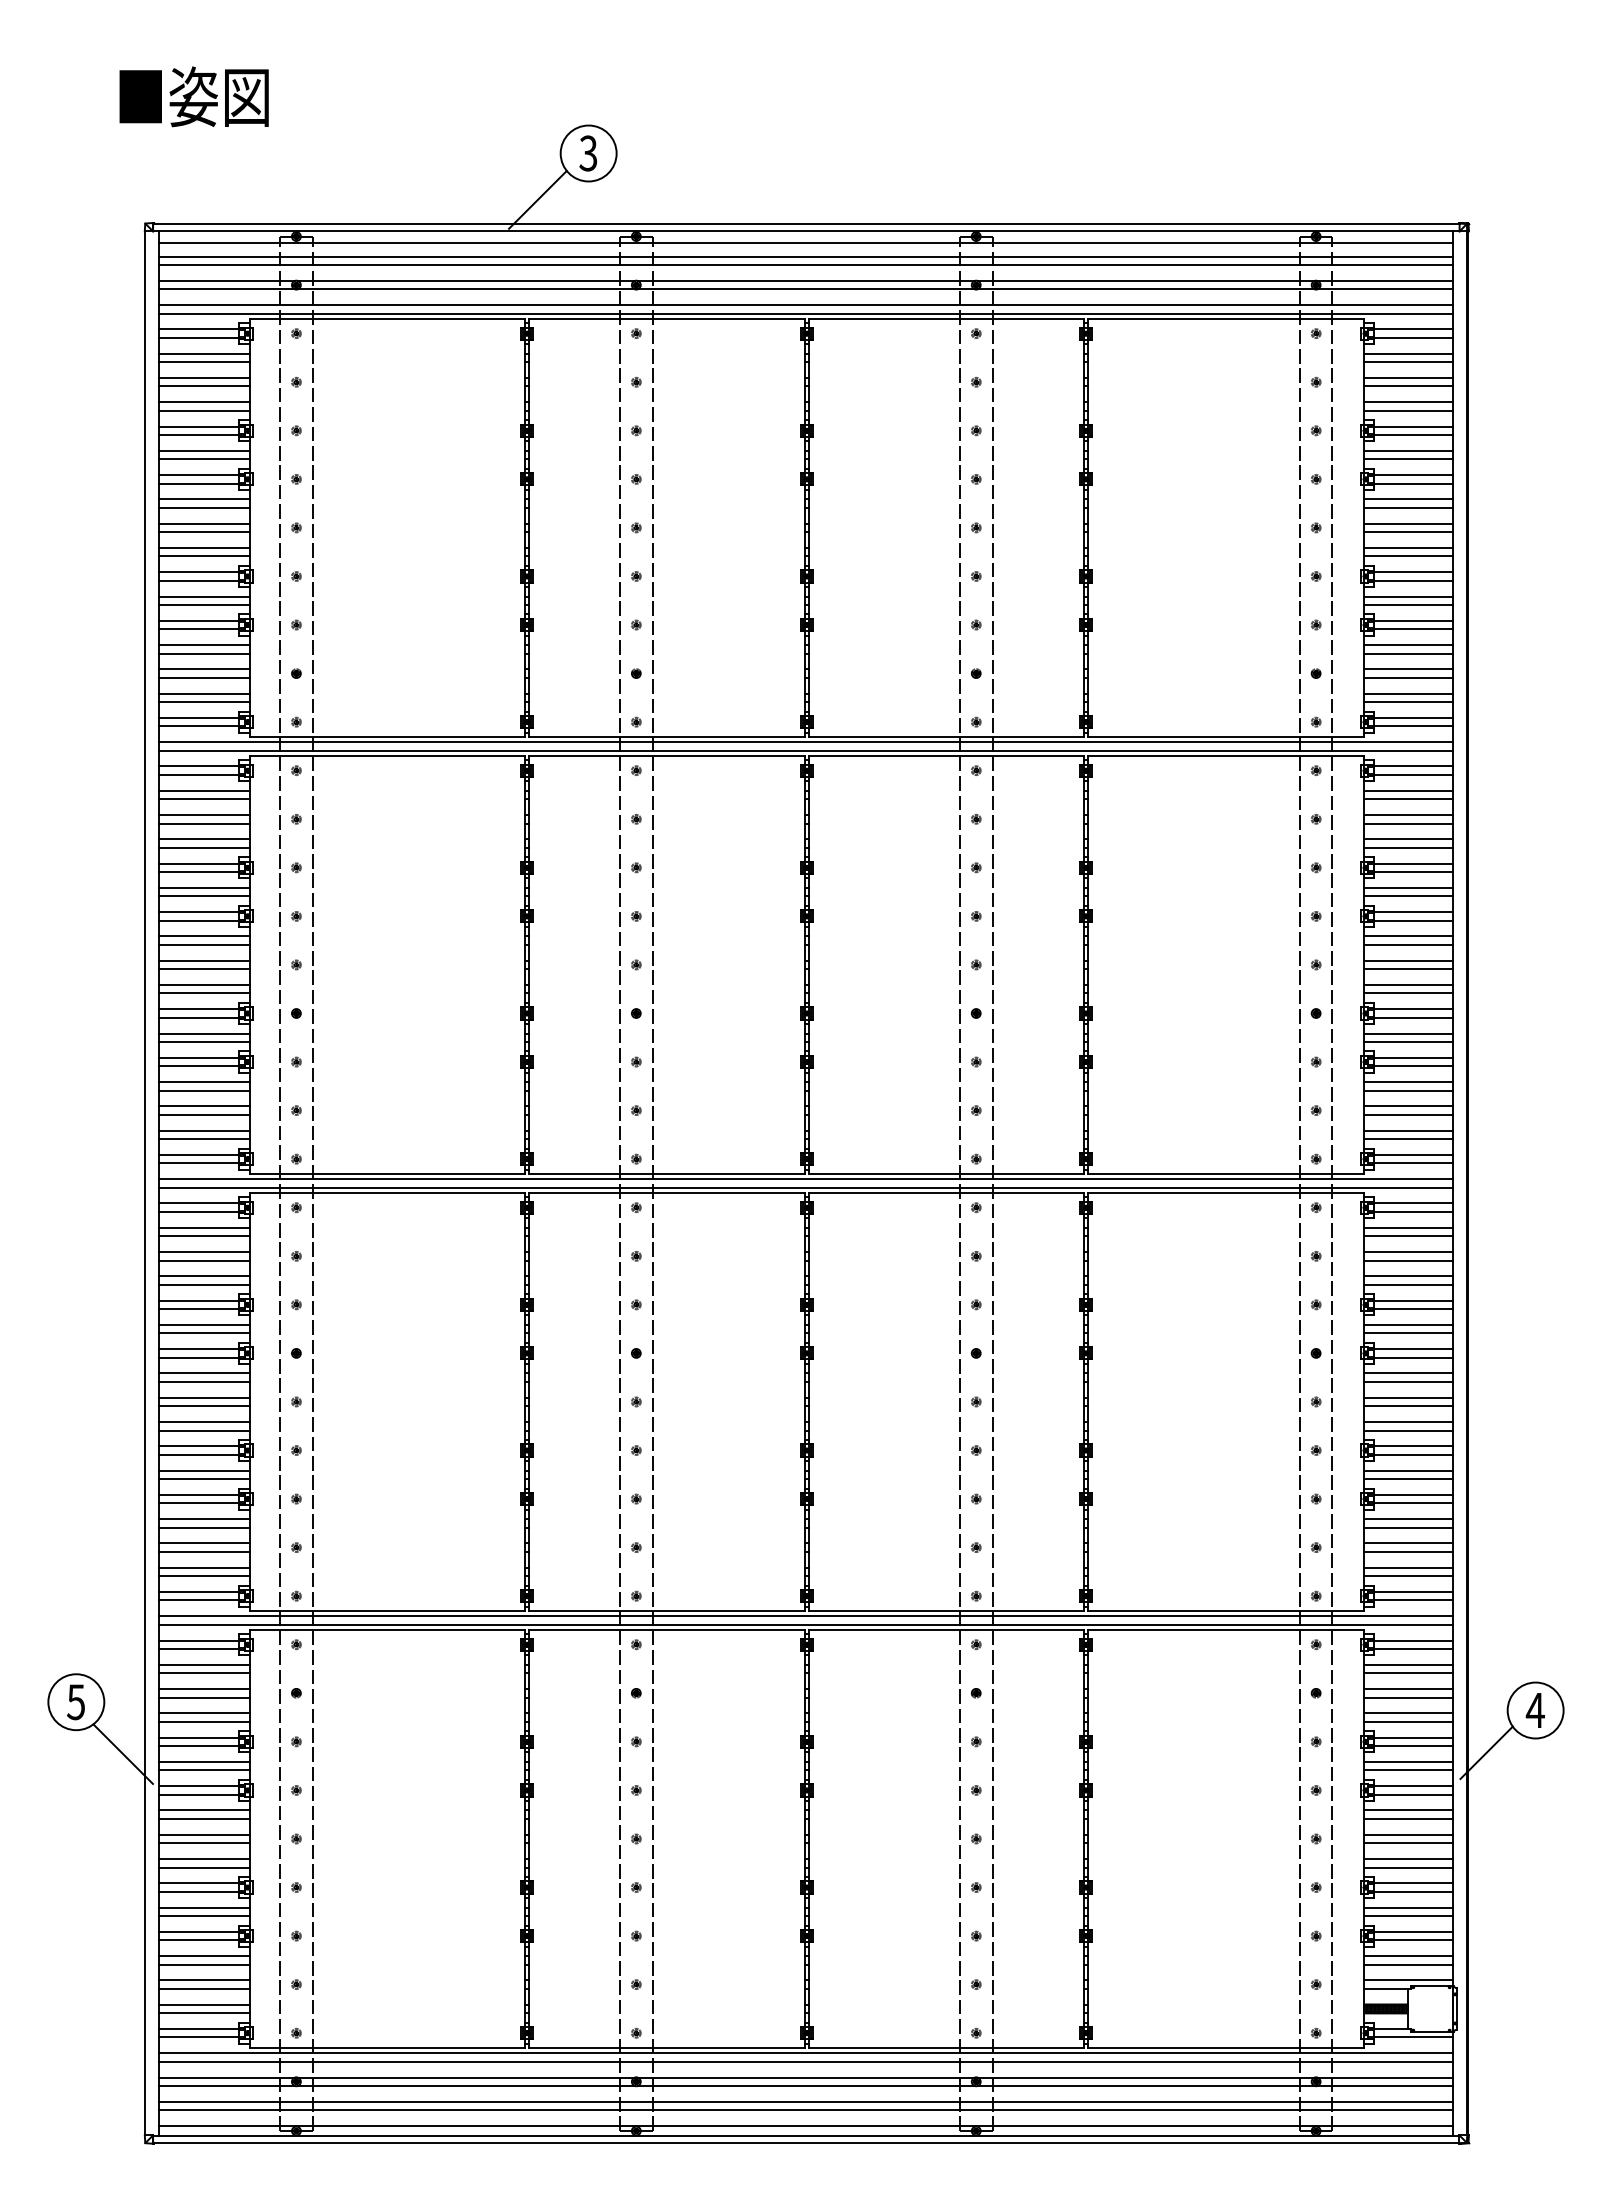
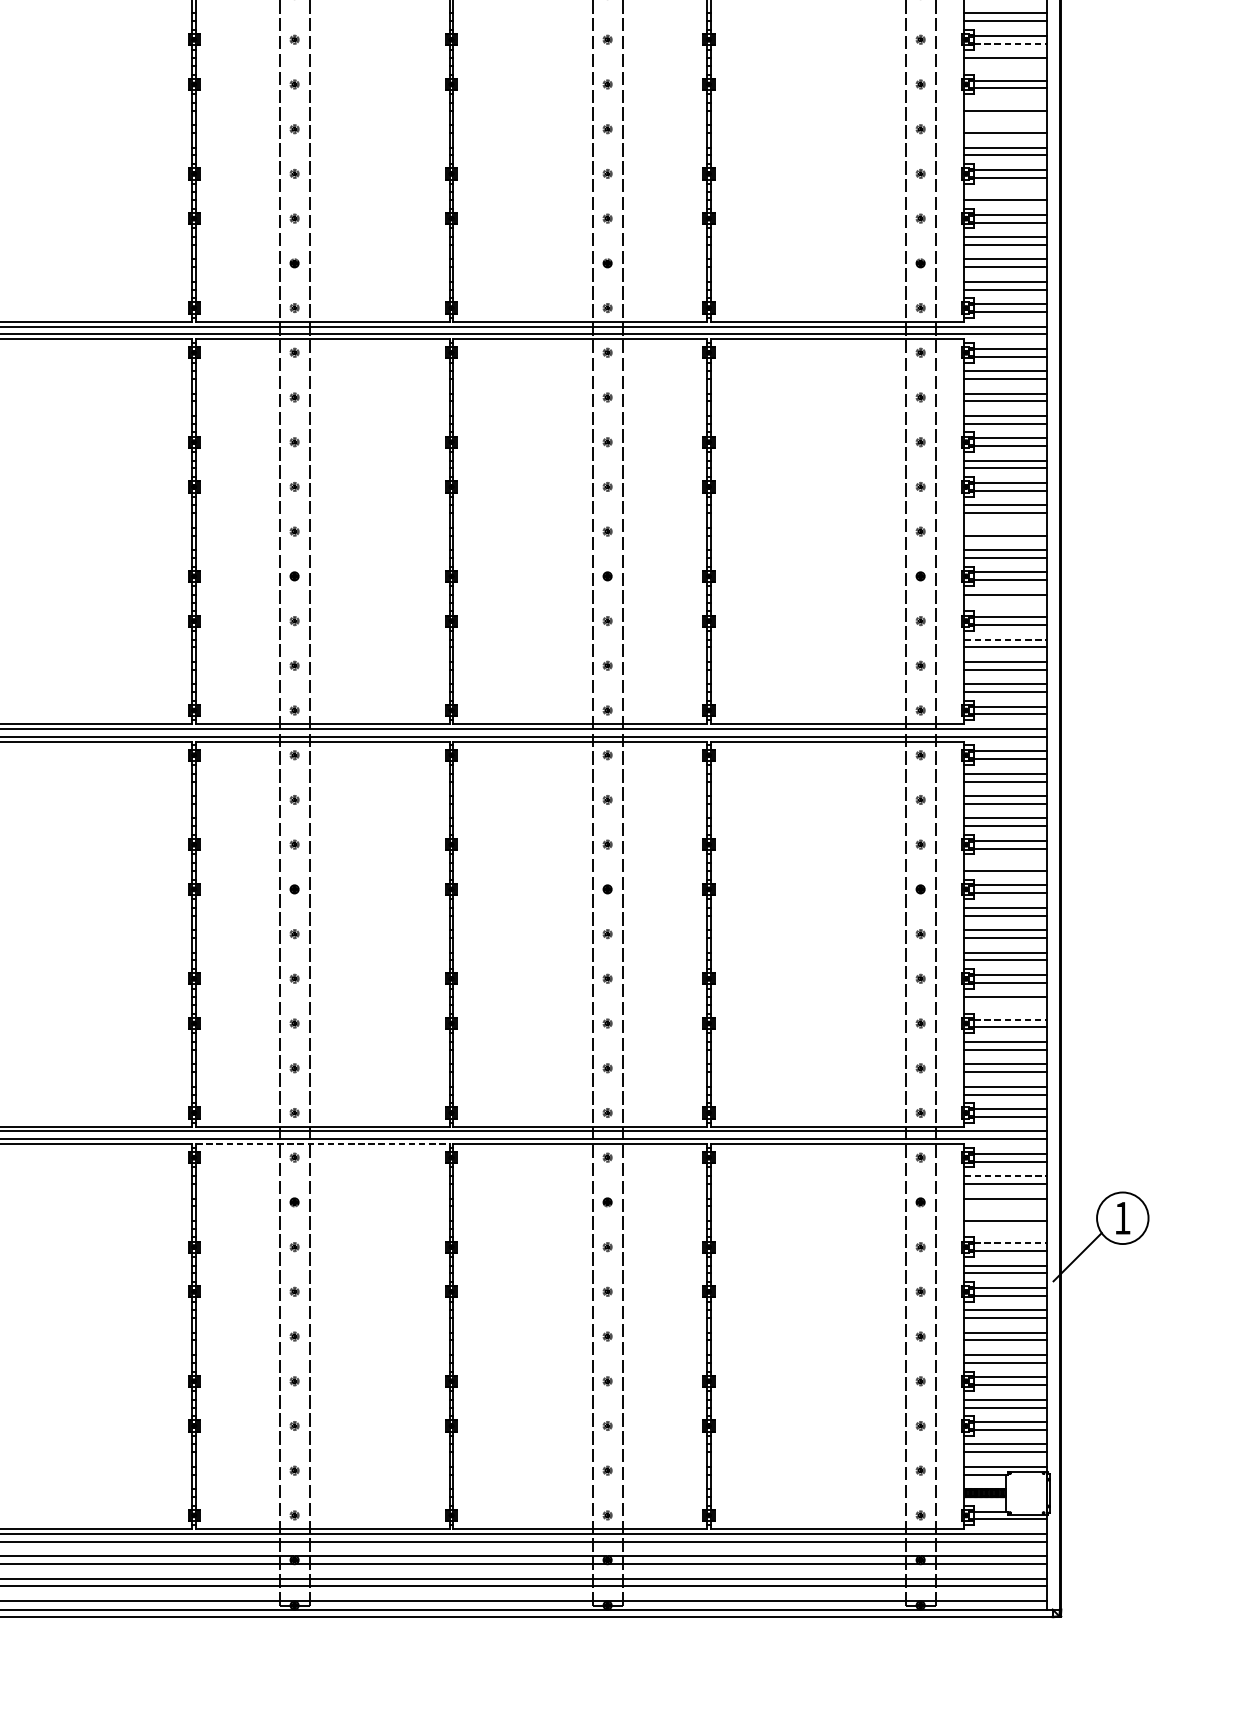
line: (1414, 435) -> (1011, 44), solid -> dashed
line: (1407, 459) -> (1004, 66), removed
line: (1407, 499) -> (1004, 103), removed
line: (1407, 523) -> (1004, 125), removed
line: (1407, 596) -> (1004, 192), removed
line: (1407, 960) -> (1004, 527), removed
line: (1407, 1042) -> (1004, 603), removed
line: (1408, 1082) -> (1005, 639), solid -> dashed
line: (1407, 1324) -> (1004, 862), removed
line: (1407, 1479) -> (1004, 1005), removed
line: (1414, 1494) -> (1011, 1019), solid -> dashed
line: (667, 1629) -> (323, 1143), solid -> dashed
line: (1408, 1664) -> (1005, 1175), solid -> dashed
line: (1407, 1697) -> (1004, 1206), removed
text: (1534, 1710) -> (1121, 1218), 4 -> 1
line: (1407, 1721) -> (1004, 1228), removed
line: (1414, 1737) -> (1011, 1243), solid -> dashed

